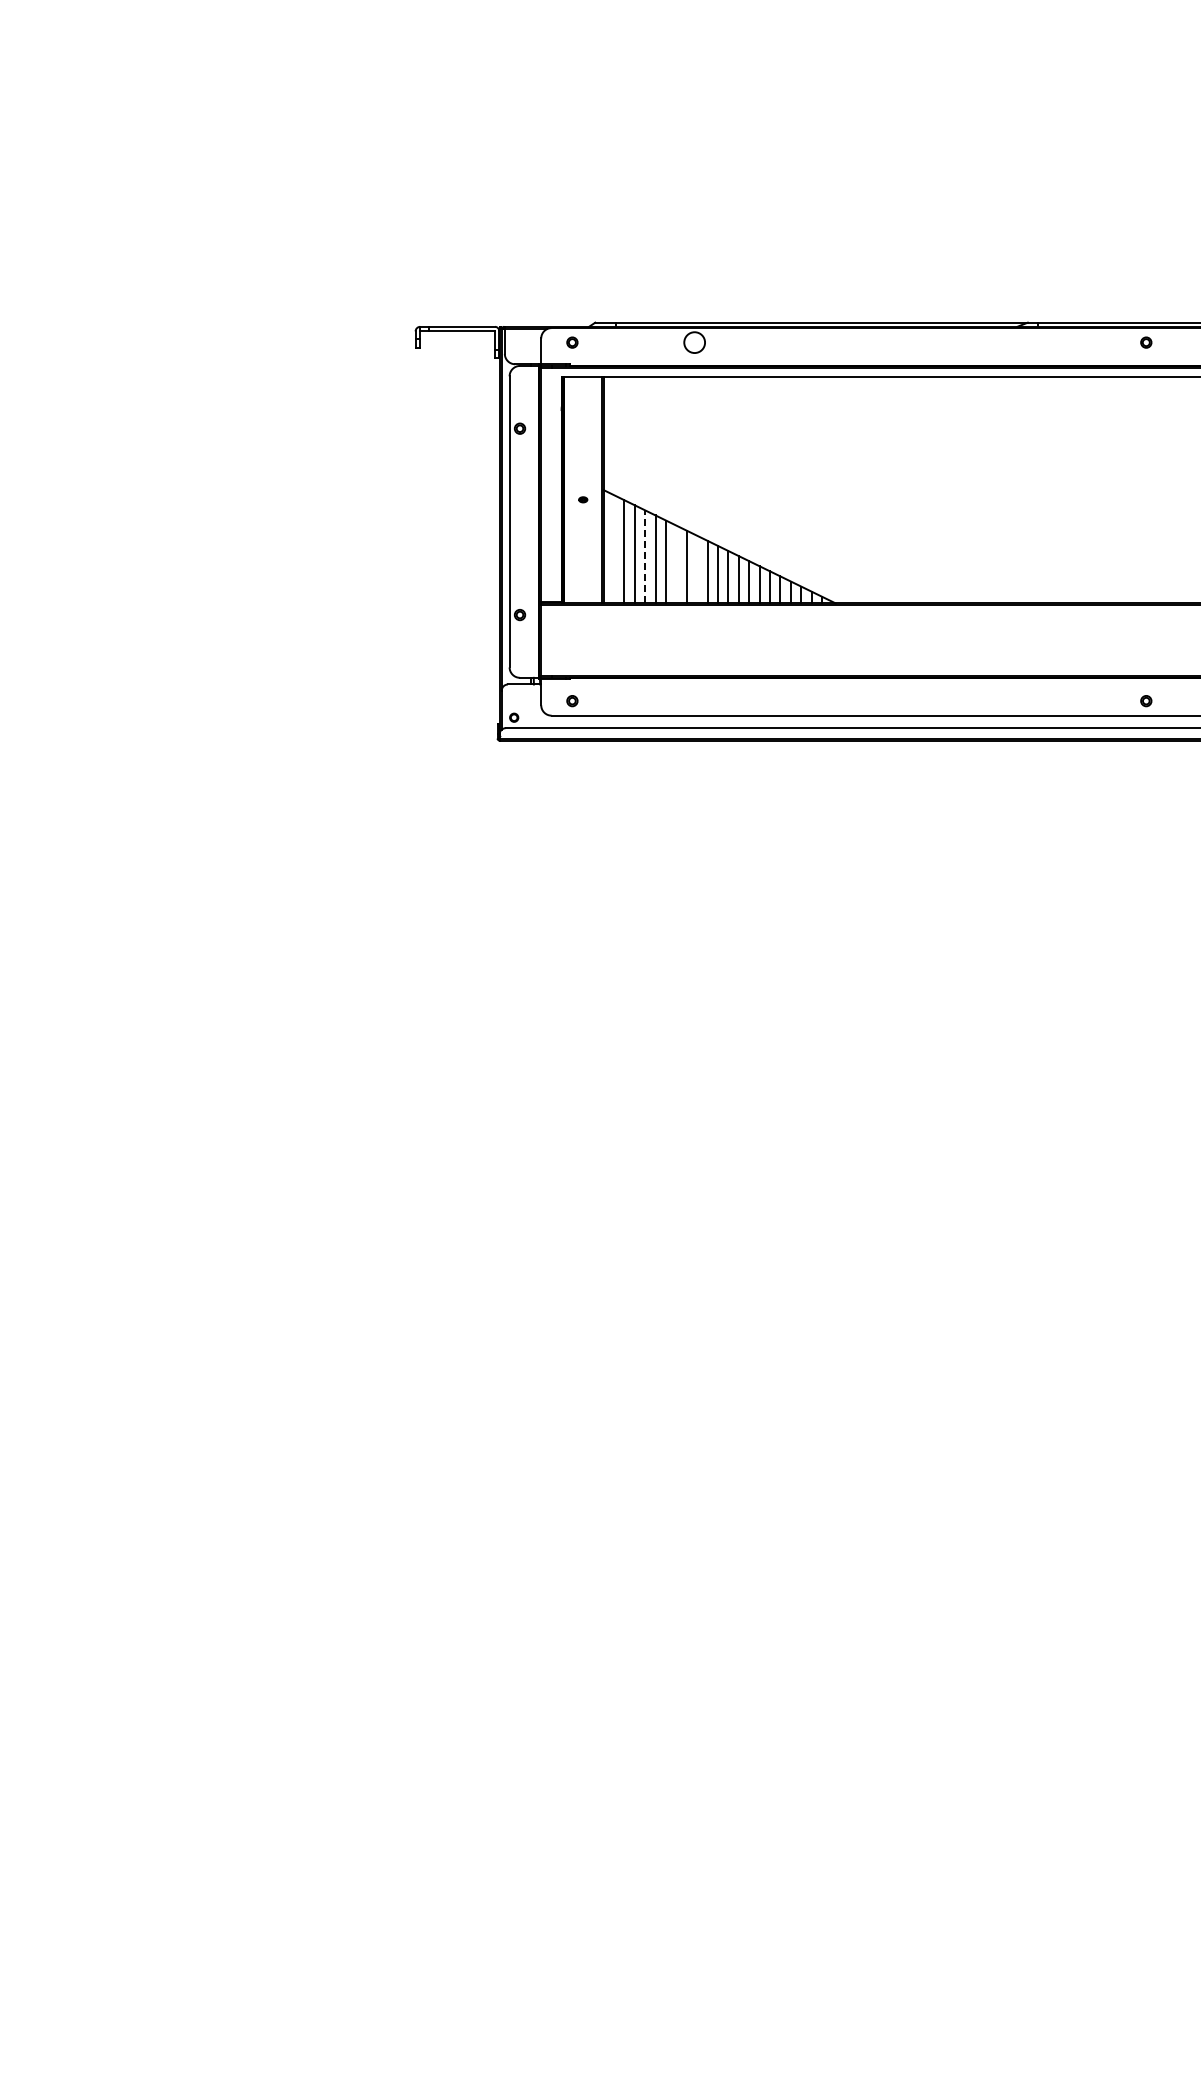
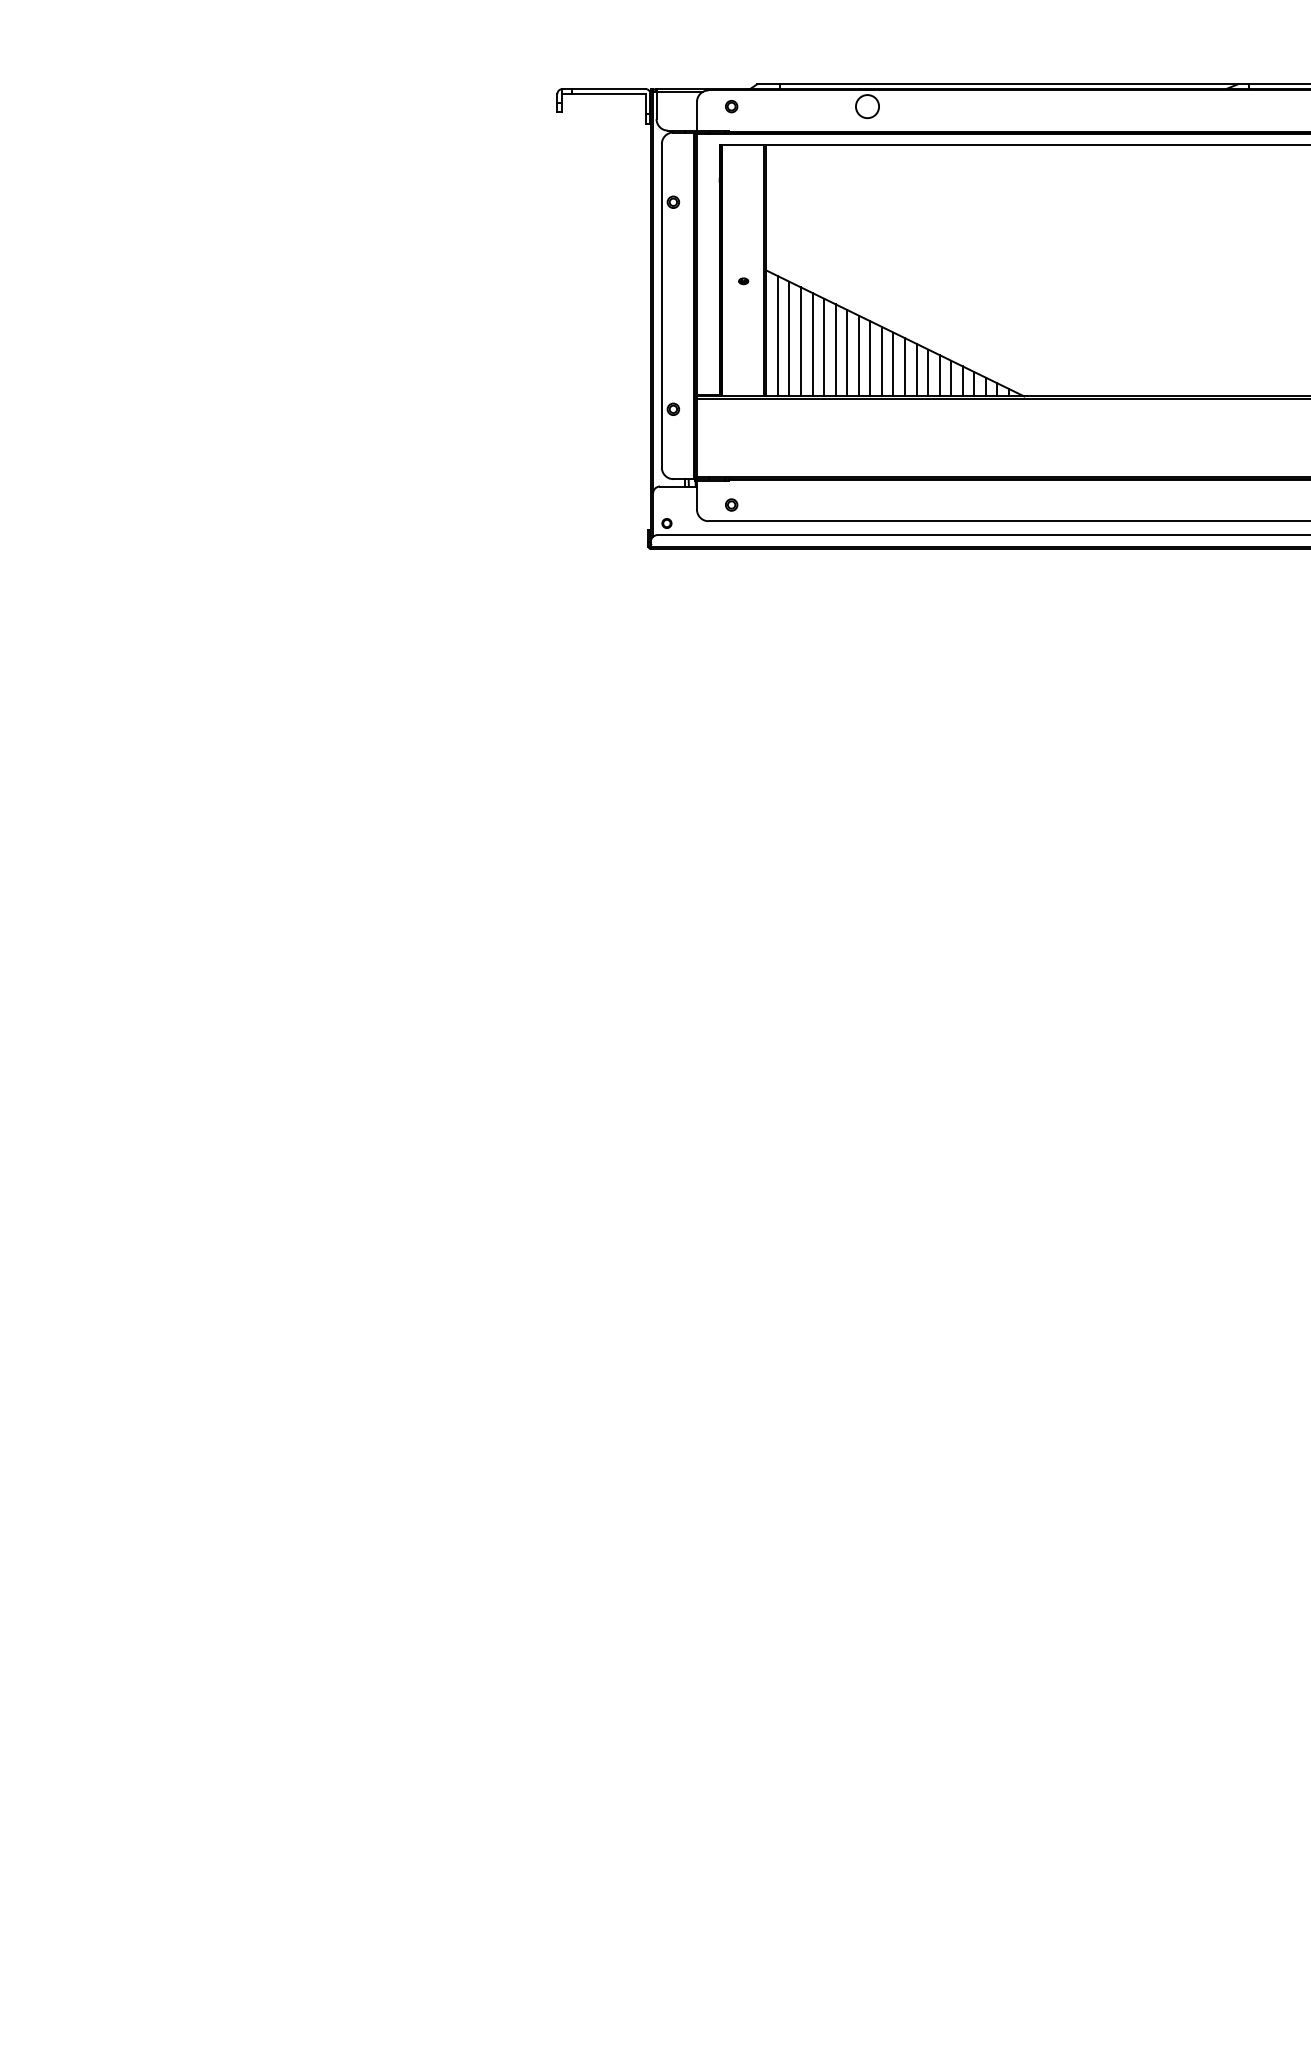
line: (614, 549) -> (778, 336), added
line: (645, 556) -> (812, 344), dashed -> solid
line: (676, 564) -> (847, 353), added
line: (697, 569) -> (870, 358), added

